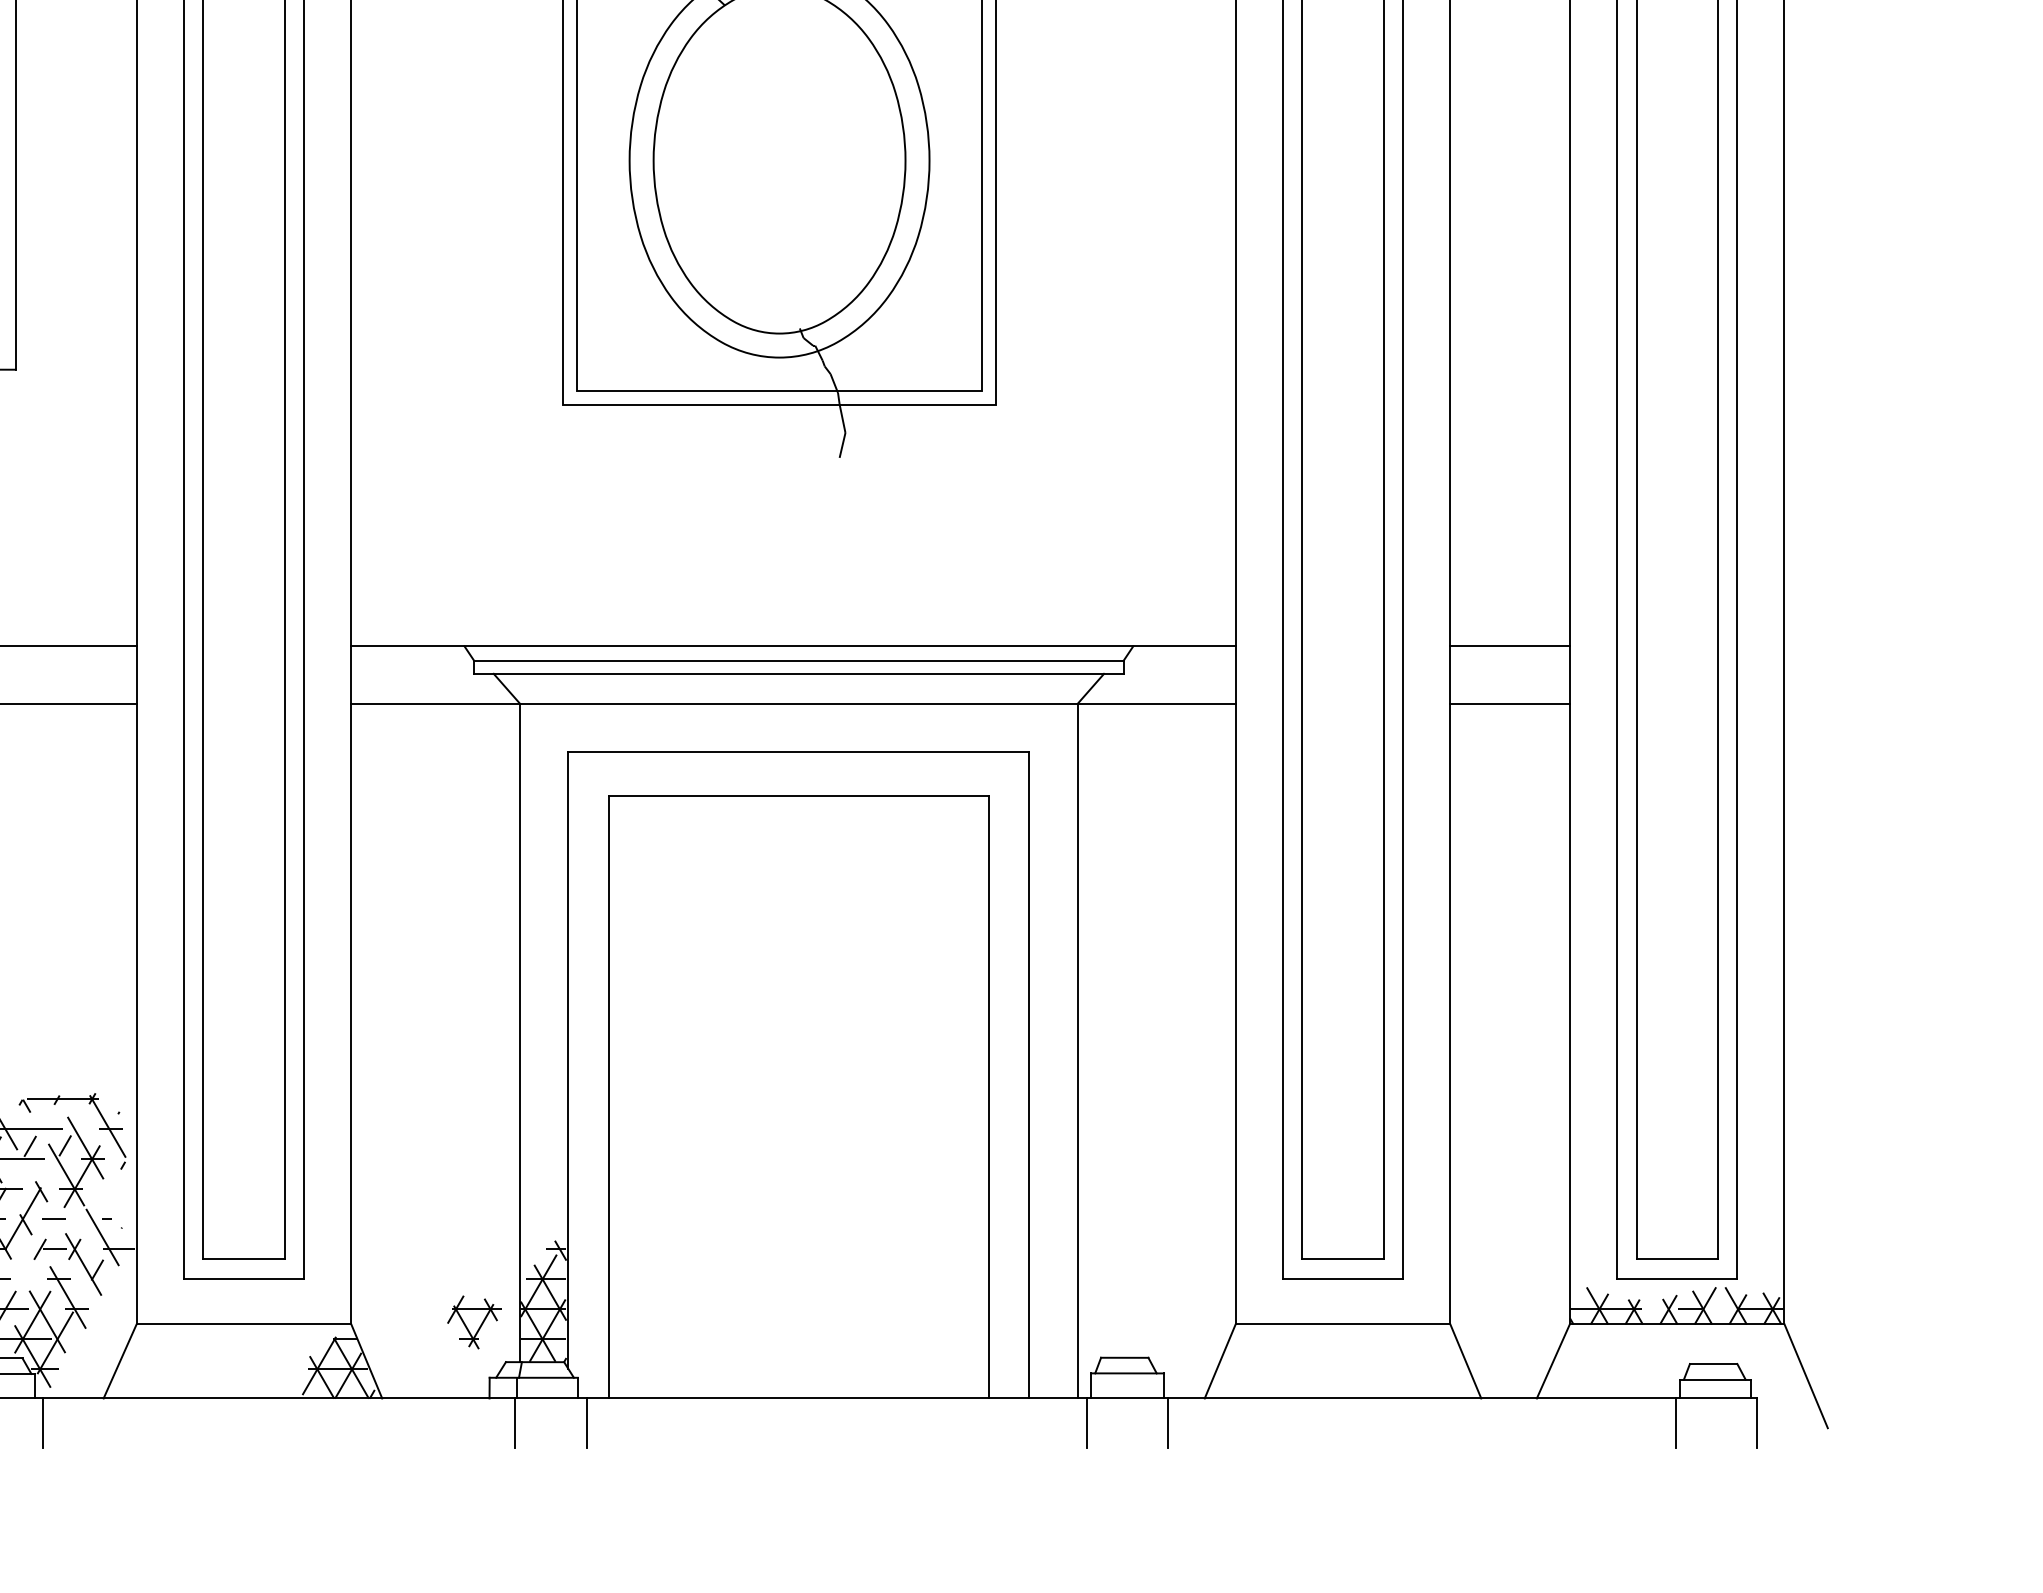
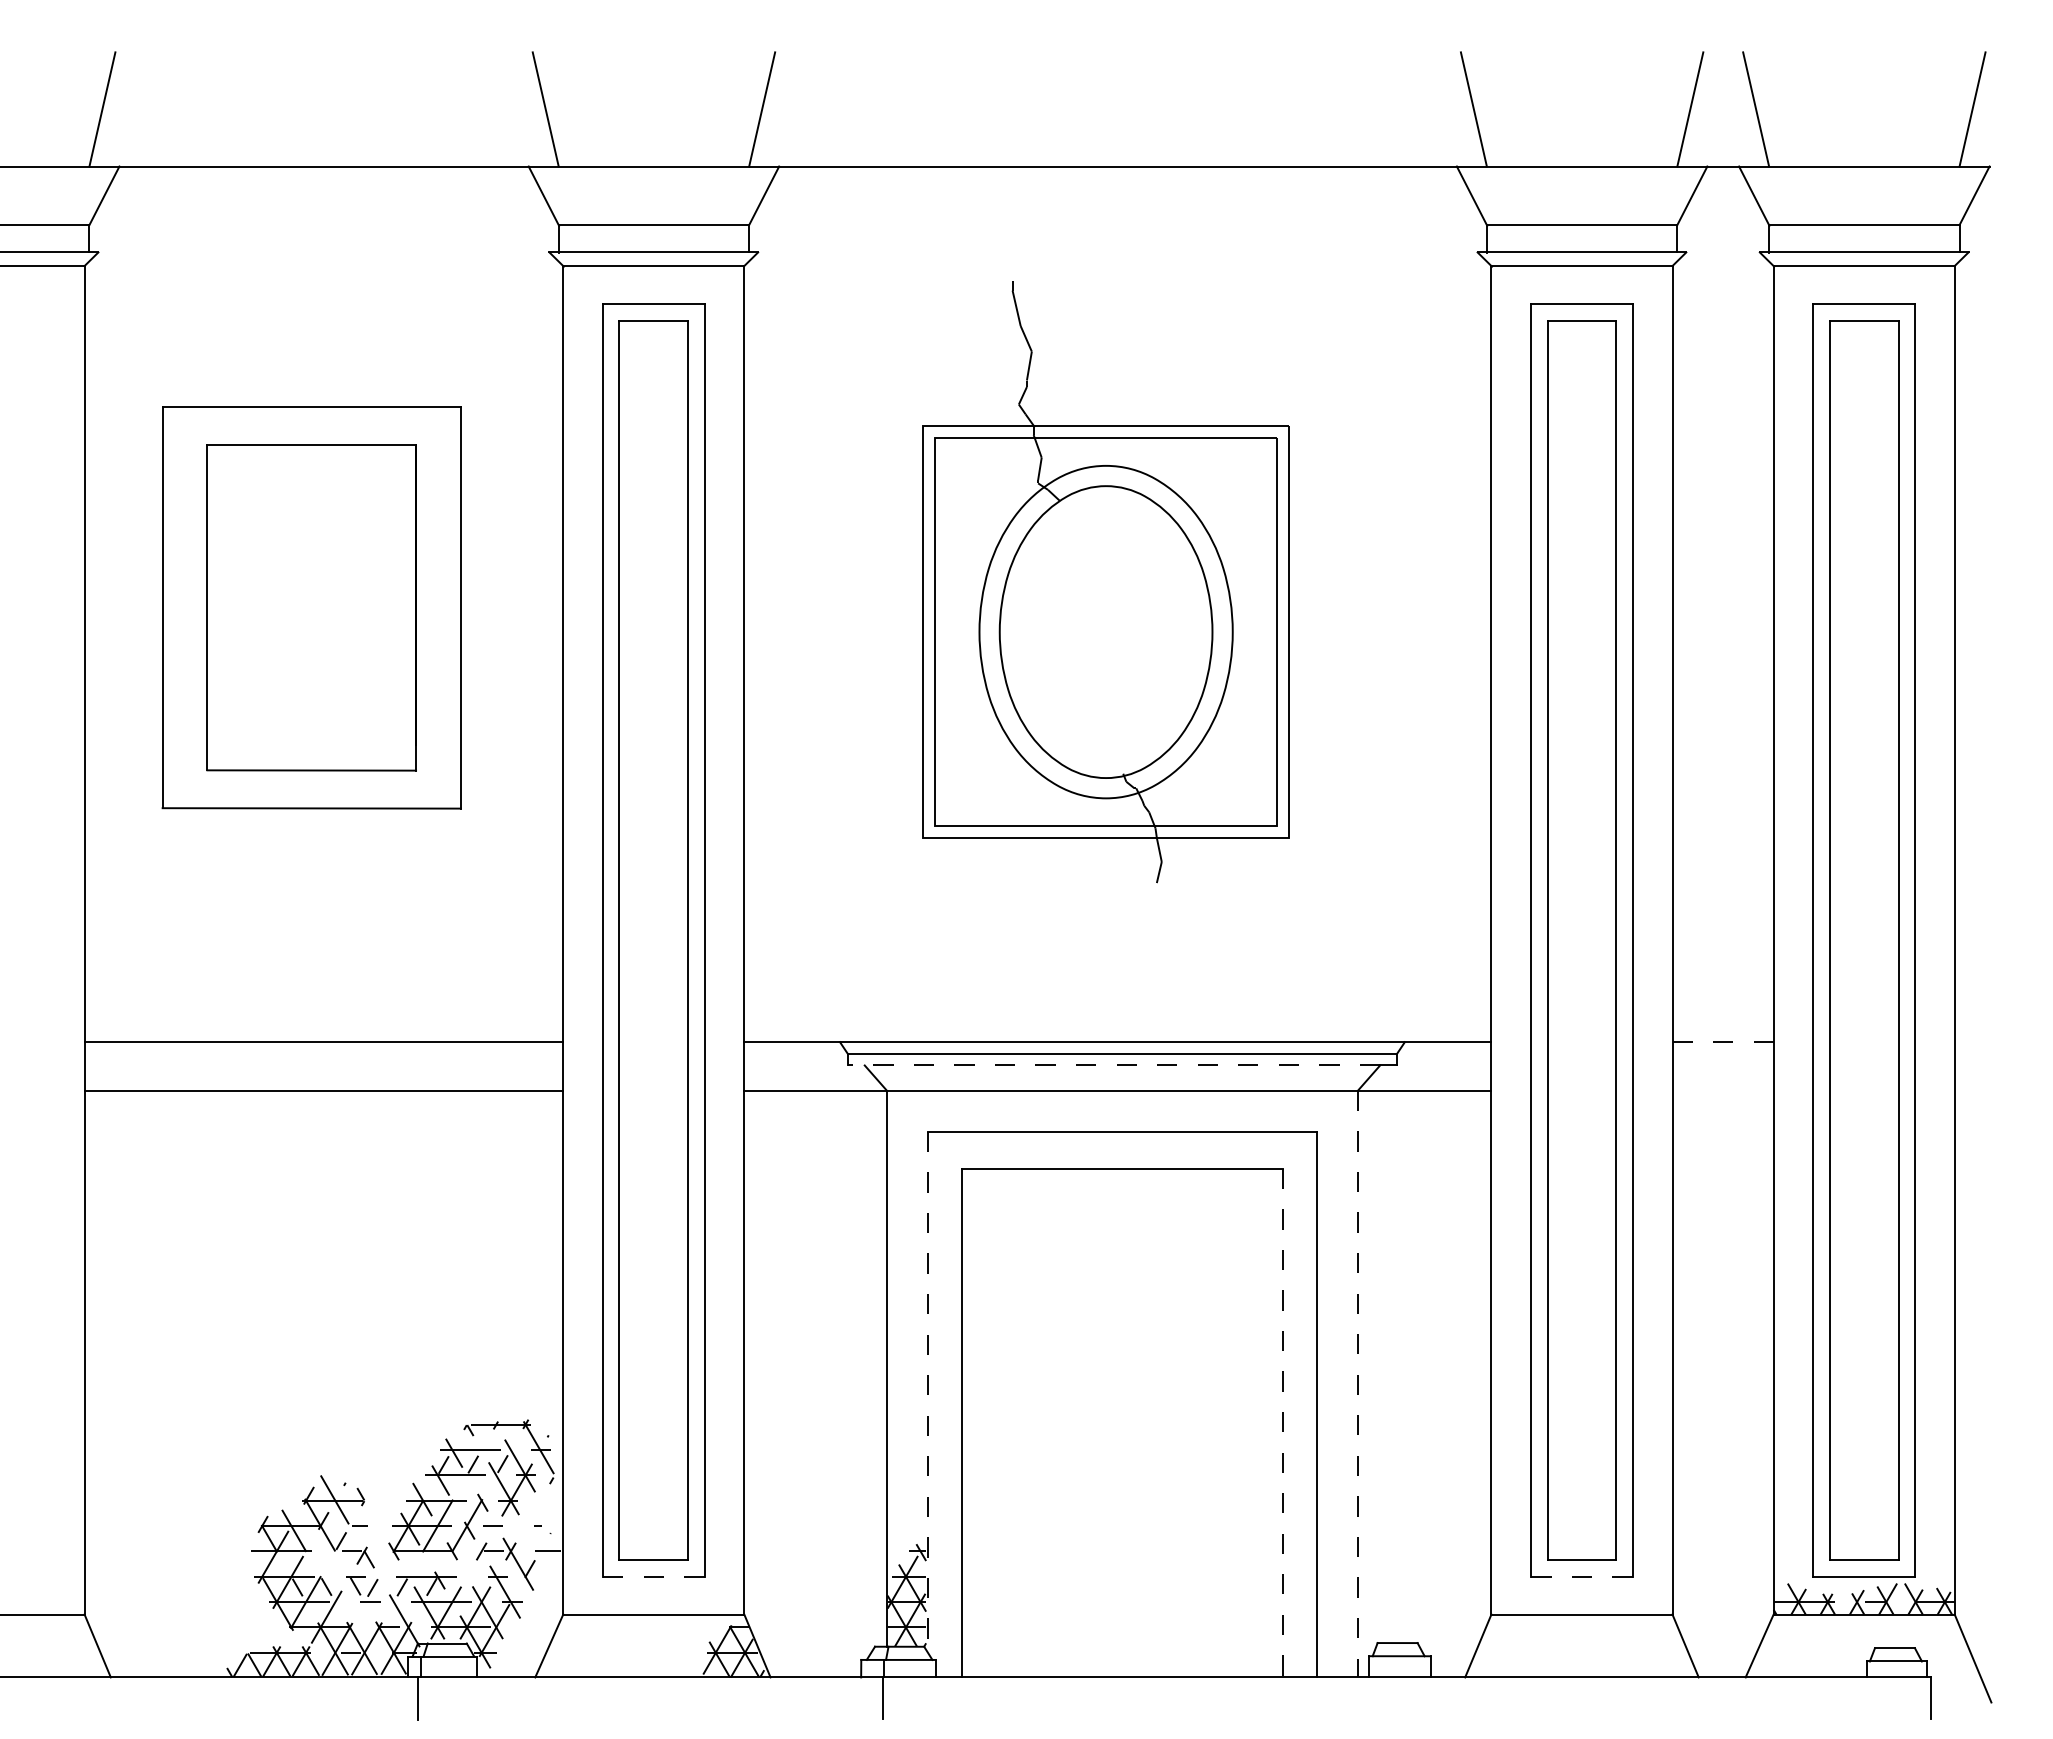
line: (1510, 646) -> (1723, 1042), solid -> dashed
line: (788, 673) -> (1113, 1065), solid -> dashed
line: (1509, 703) -> (1722, 1090), removed
line: (1077, 1051) -> (1357, 1384), solid -> dashed
line: (568, 1061) -> (927, 1392), solid -> dashed
line: (989, 1097) -> (1283, 1423), solid -> dashed
line: (102, 1237) -> (534, 1541), removed
line: (243, 1278) -> (653, 1576), solid -> dashed
line: (1342, 1278) -> (1581, 1576), solid -> dashed
part: (473, 1321) -> (847, 1612), removed
line: (1676, 1422) -> (1863, 1697), removed
line: (43, 1423) -> (484, 1698), removed
line: (587, 1423) -> (943, 1698), removed
line: (1087, 1423) -> (1366, 1698), removed
line: (1168, 1423) -> (1434, 1698), removed

